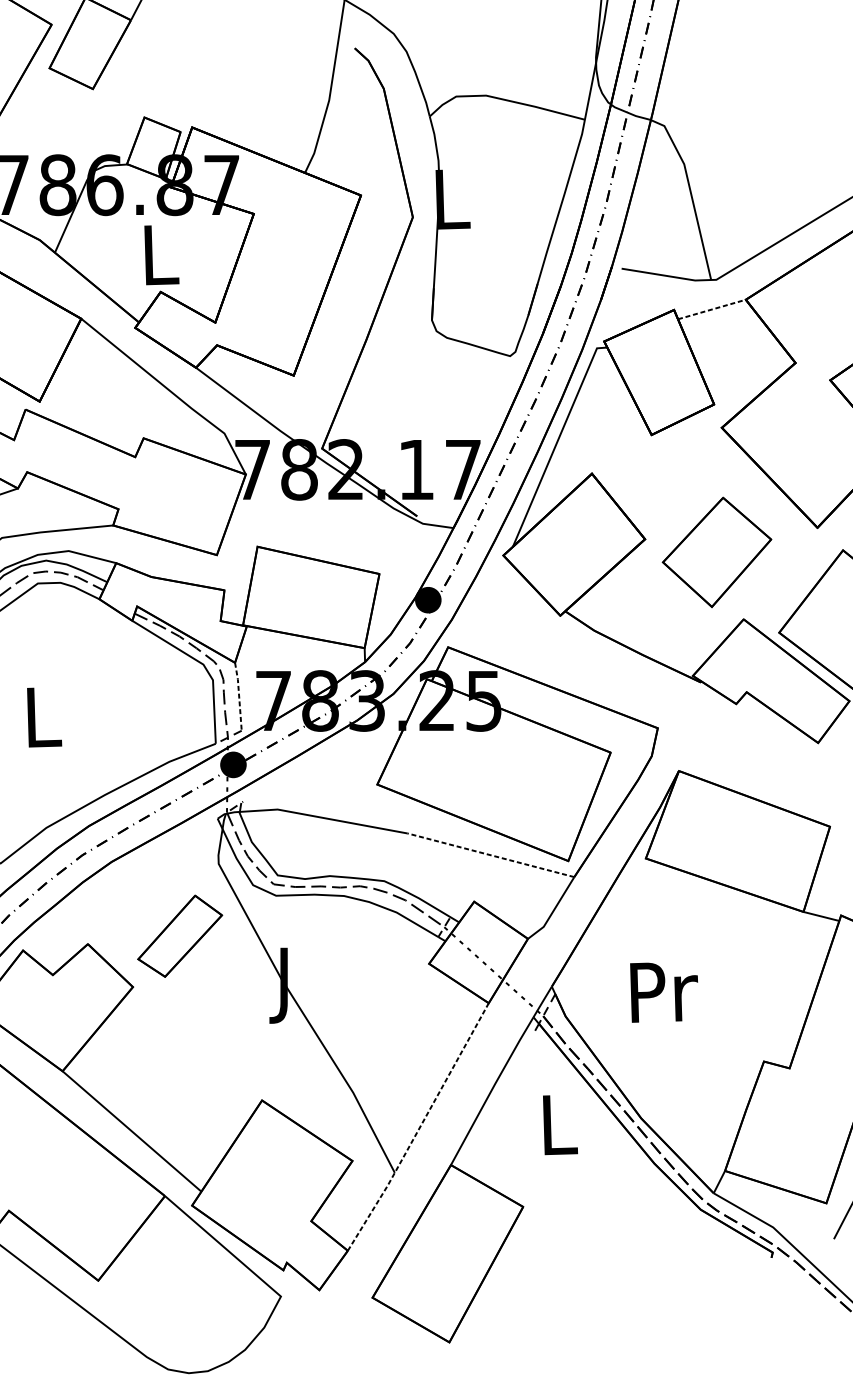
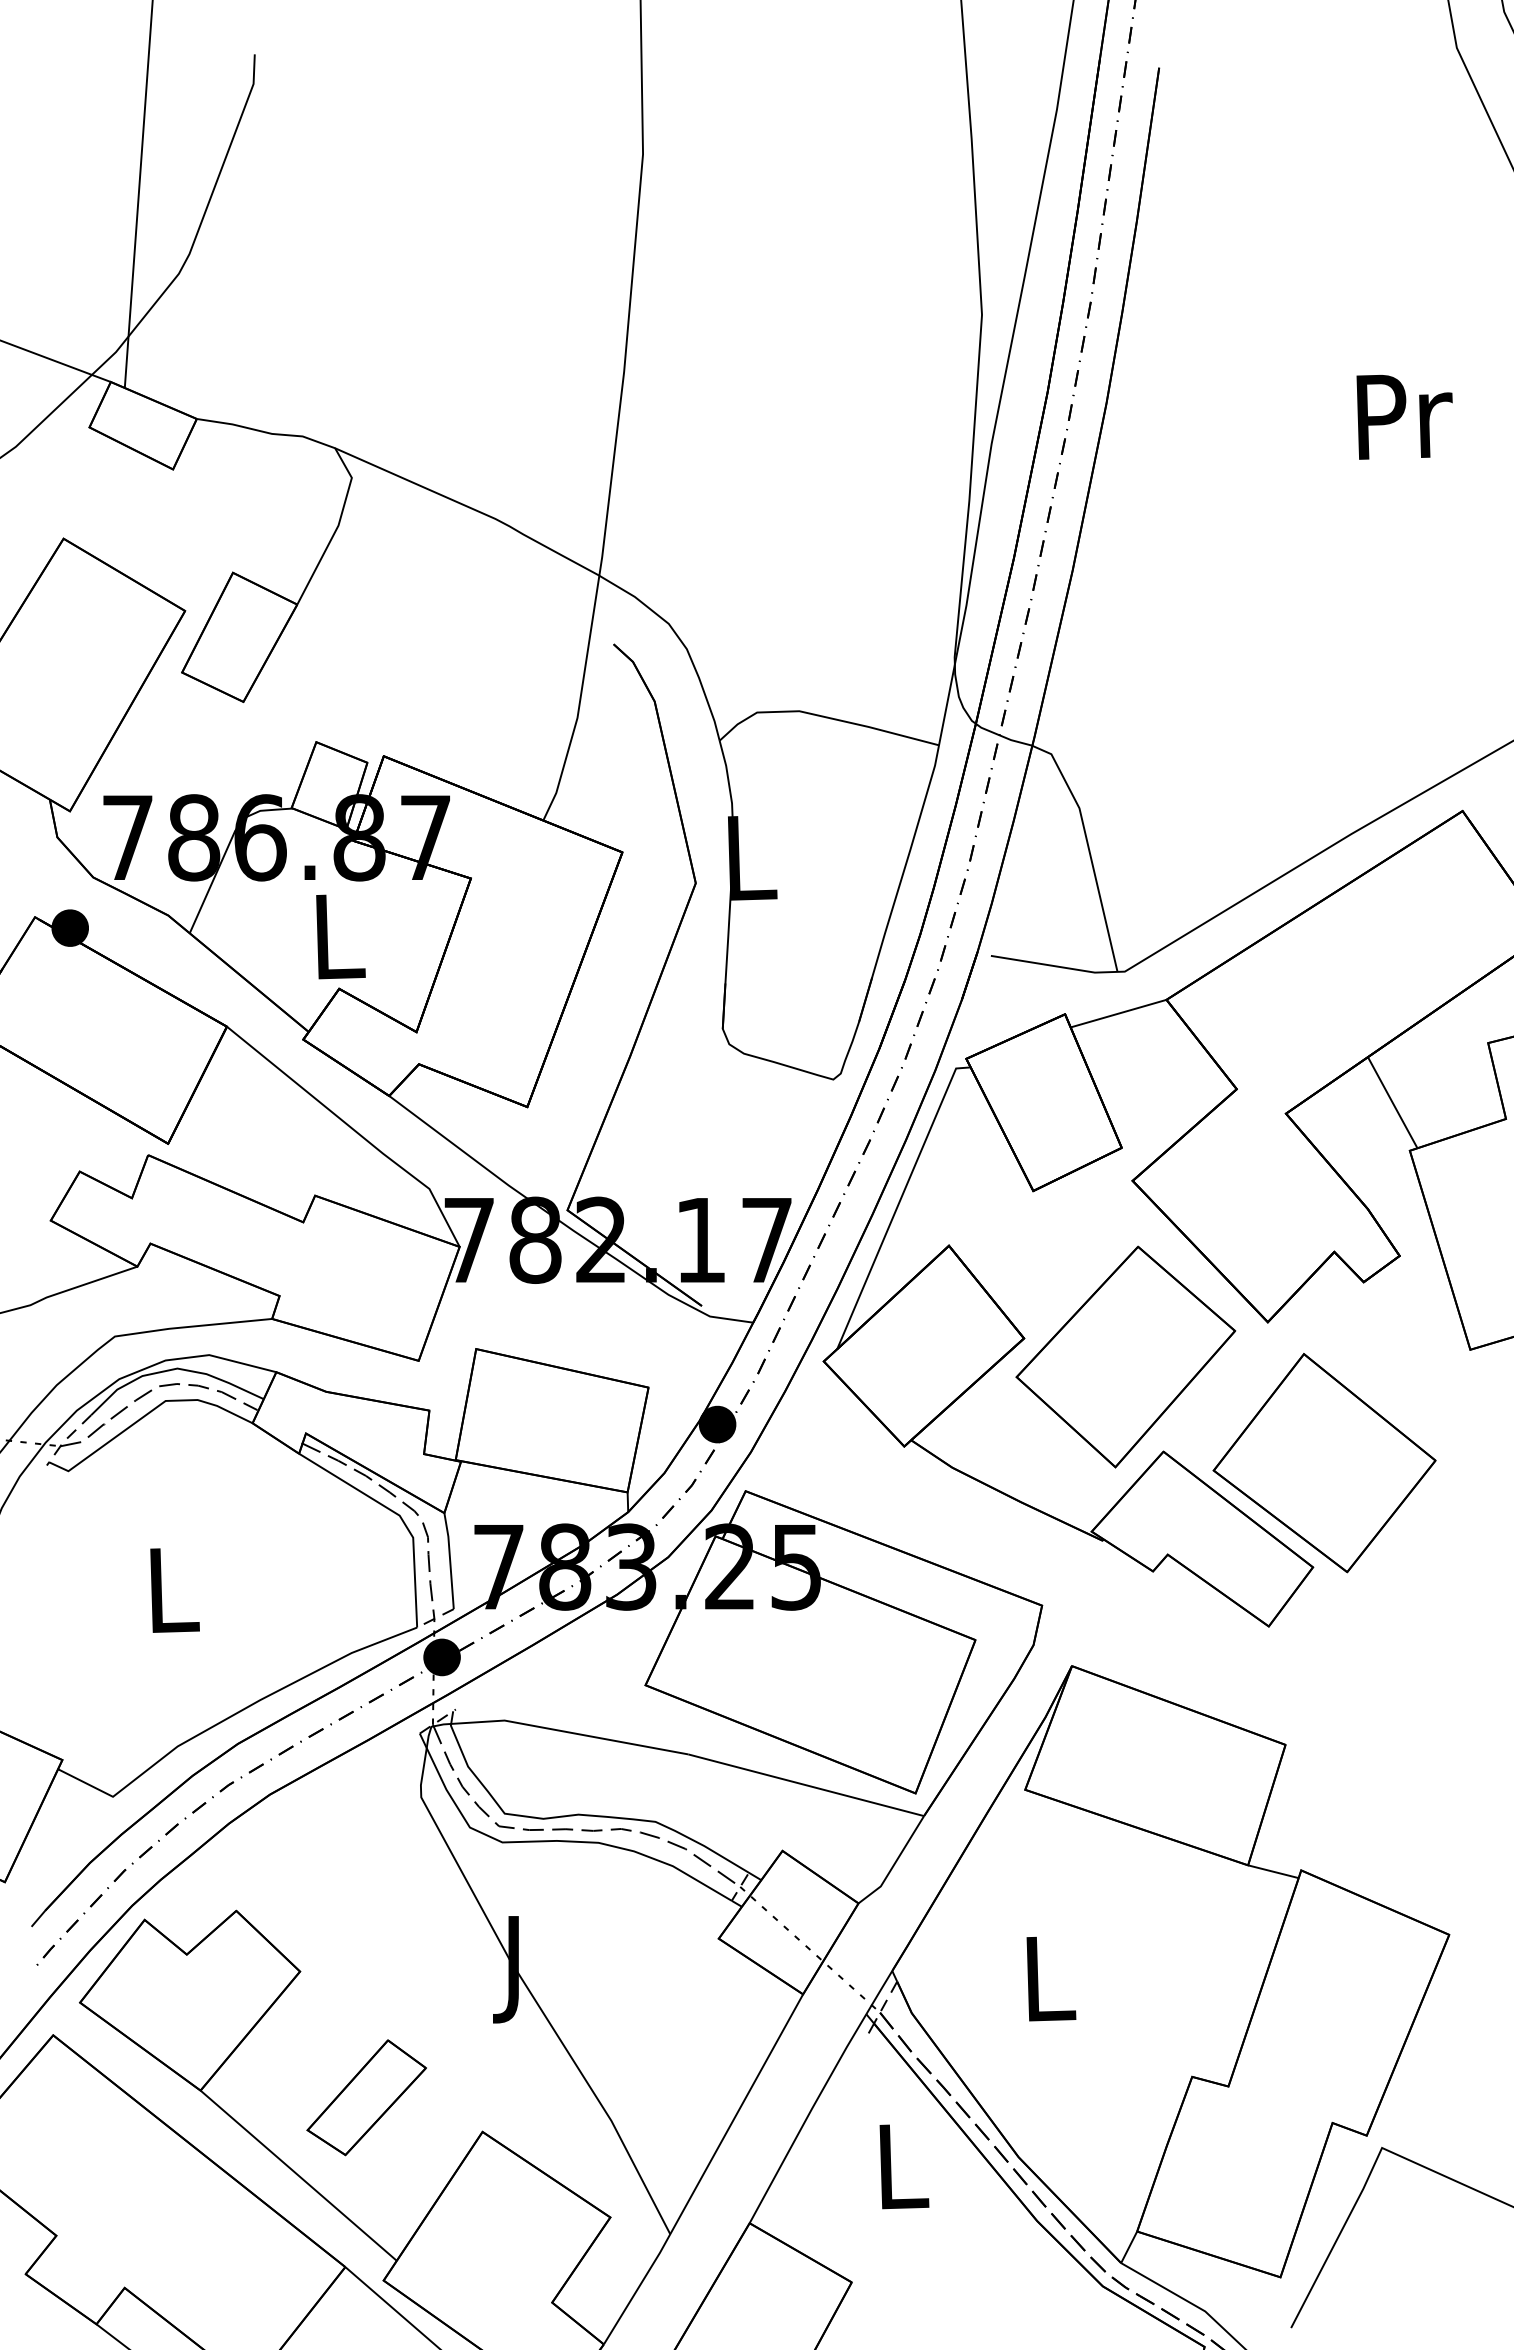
line: (711, 309) -> (1118, 1013), dashed -> solid
part: (716, 552) -> (1125, 1356), size x1.43
line: (239, 696) -> (450, 1560), dashed -> solid
line: (491, 855) -> (806, 1785), dashed -> solid
part: (179, 936) -> (366, 2097), moved
text: (663, 992) -> (1050, 1979), Pr -> L
line: (419, 1127) -> (705, 2170), dashed -> solid

